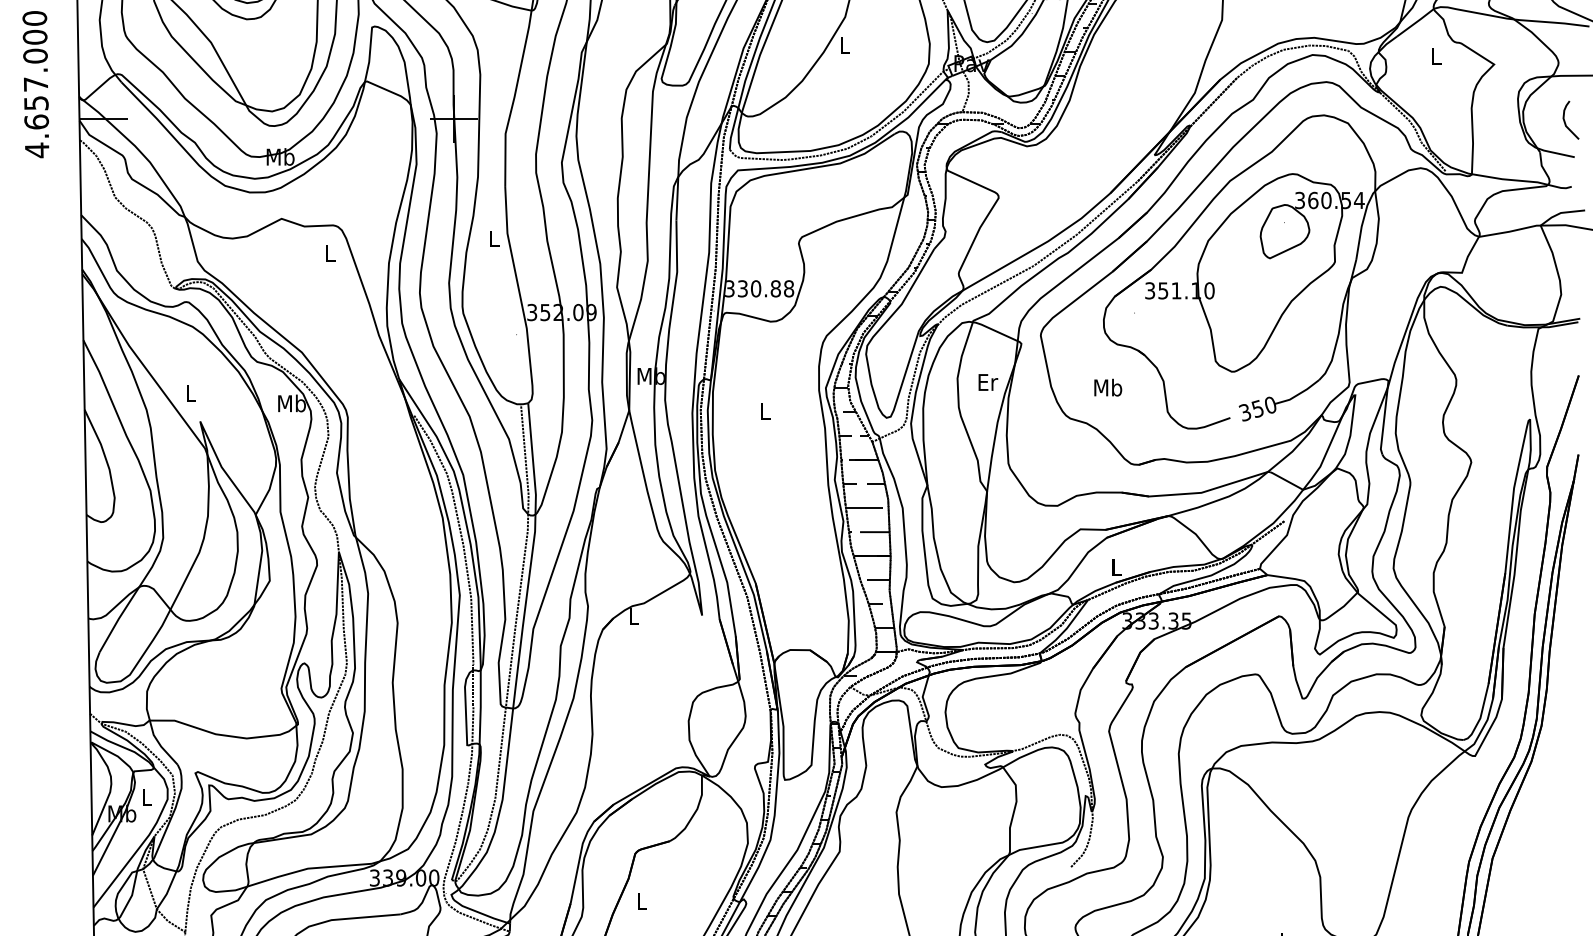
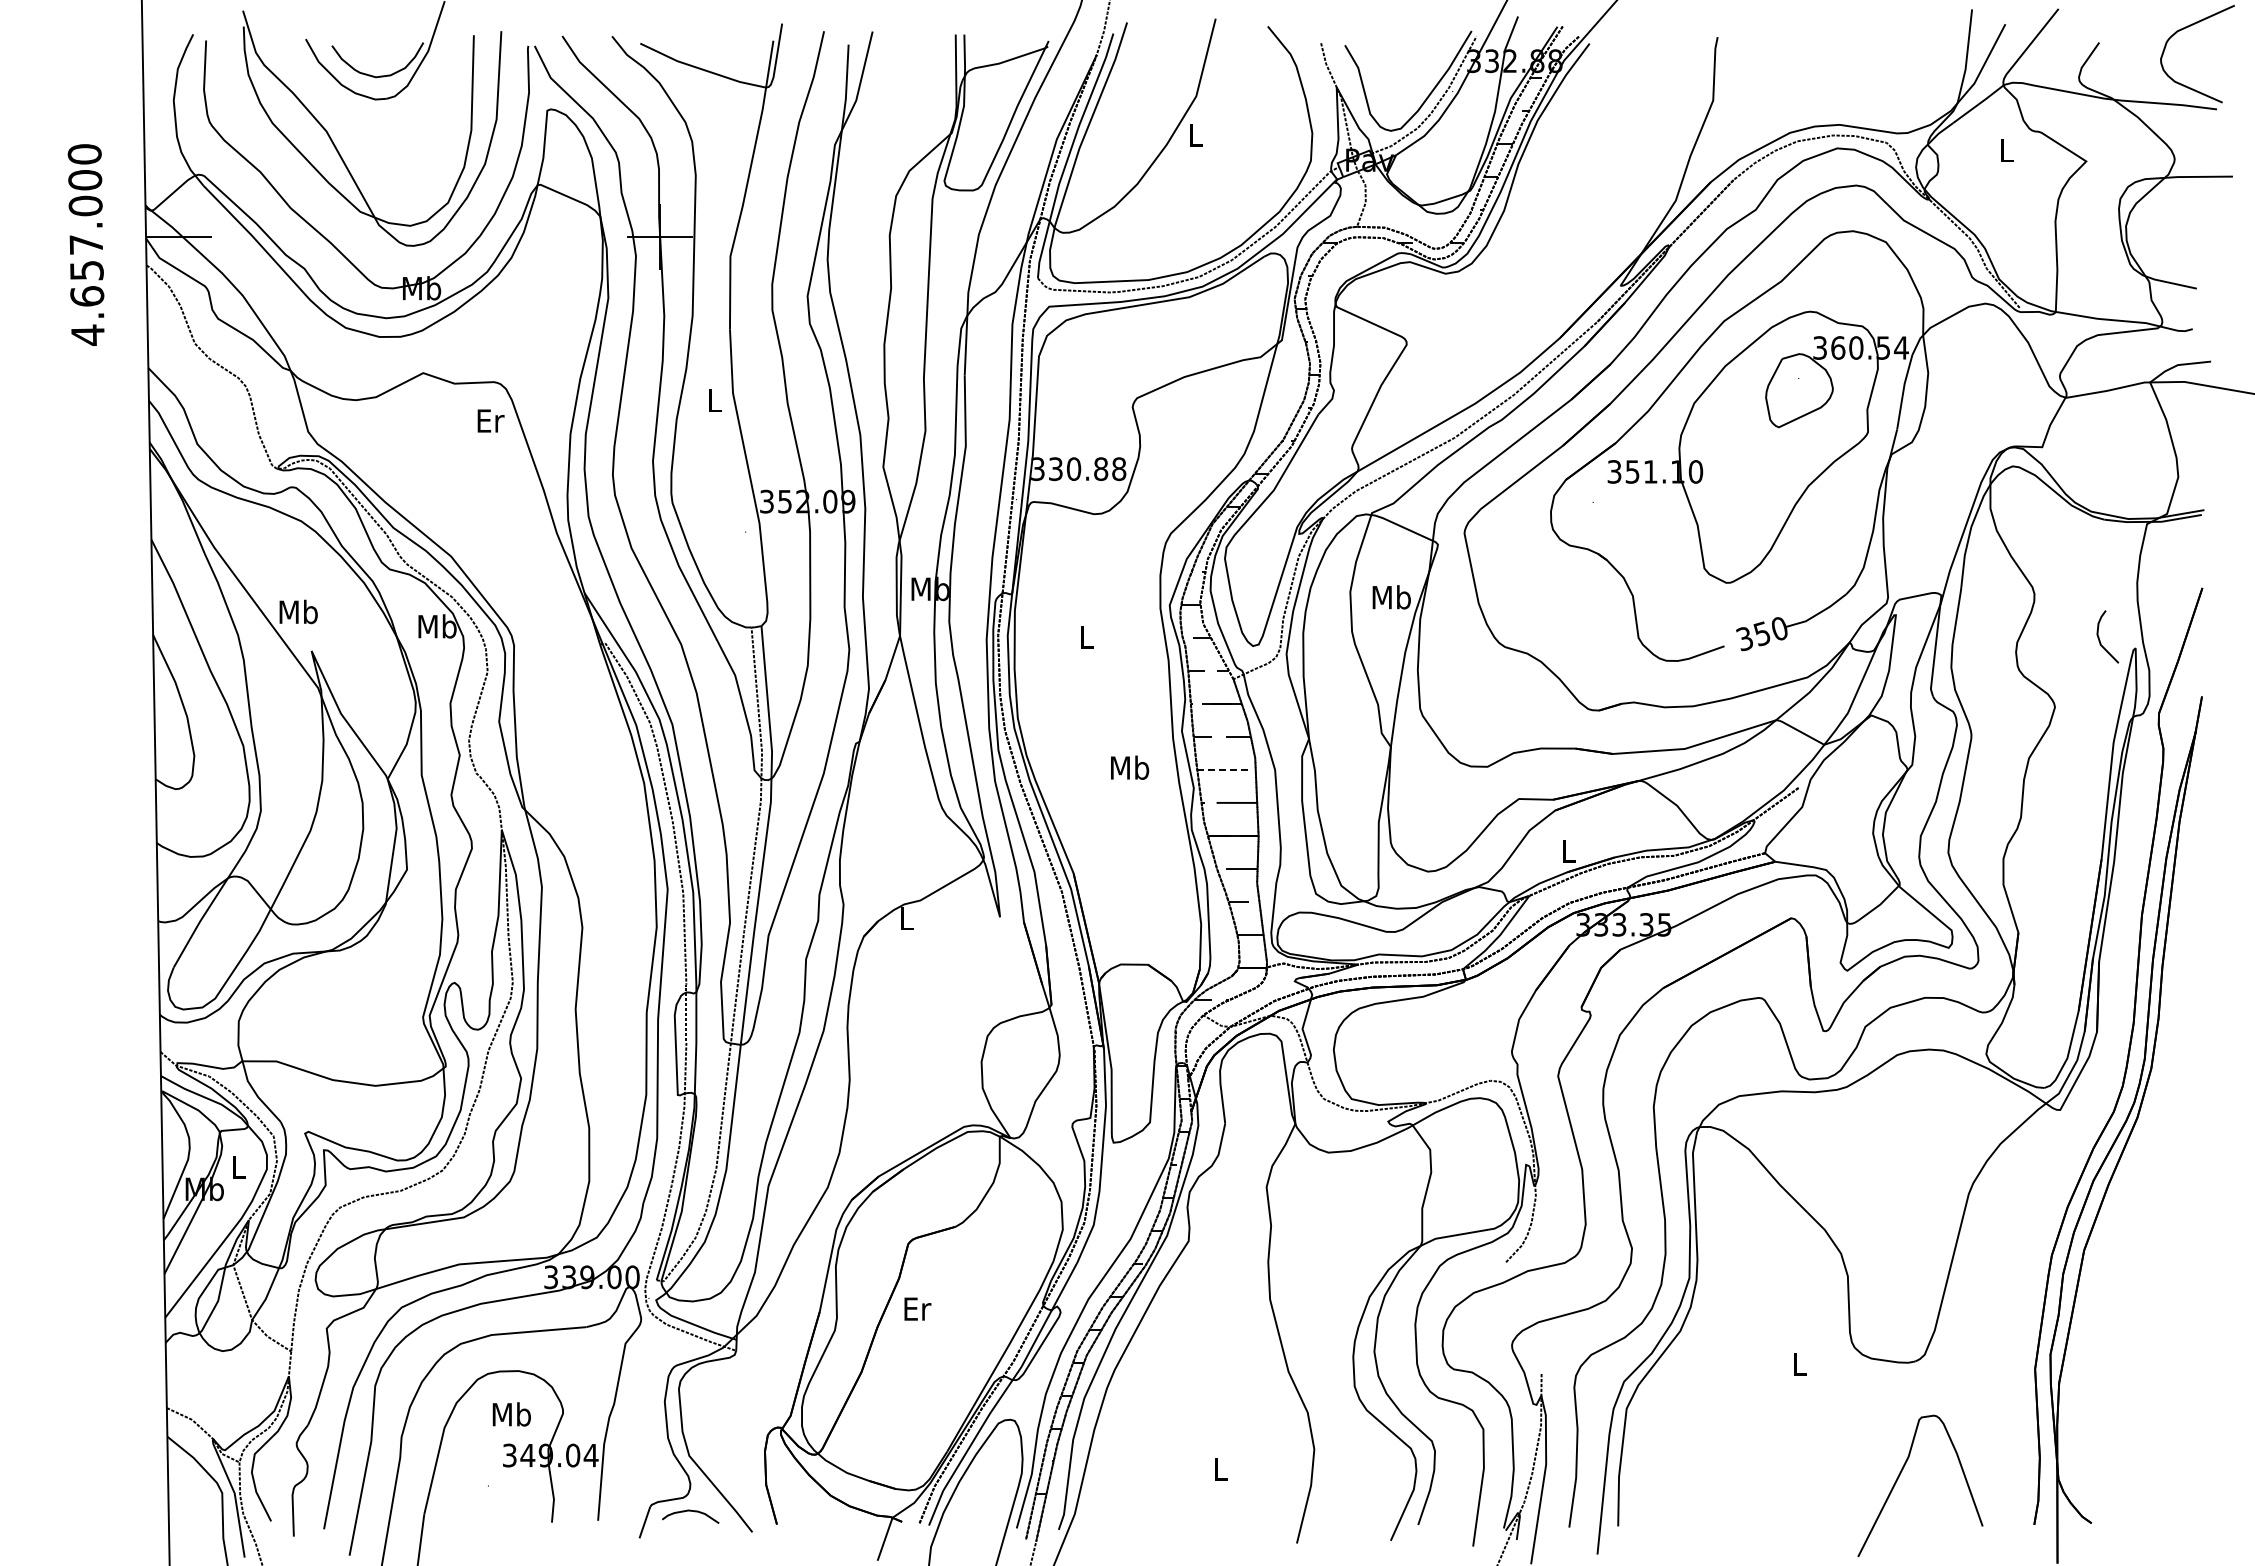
text: (35, 84) -> (85, 244), moved
curve: (1565, 119) -> (2099, 636), moved
text: (330, 253) -> (490, 420), L -> Er
text: (987, 382) -> (1391, 597), Er -> Mb
text: (1108, 387) -> (1130, 767), moved
text: (190, 392) -> (298, 611), L -> Mb
line: (865, 507) -> (1223, 769), solid -> dashed
text: (641, 900) -> (917, 1308), L -> Er

